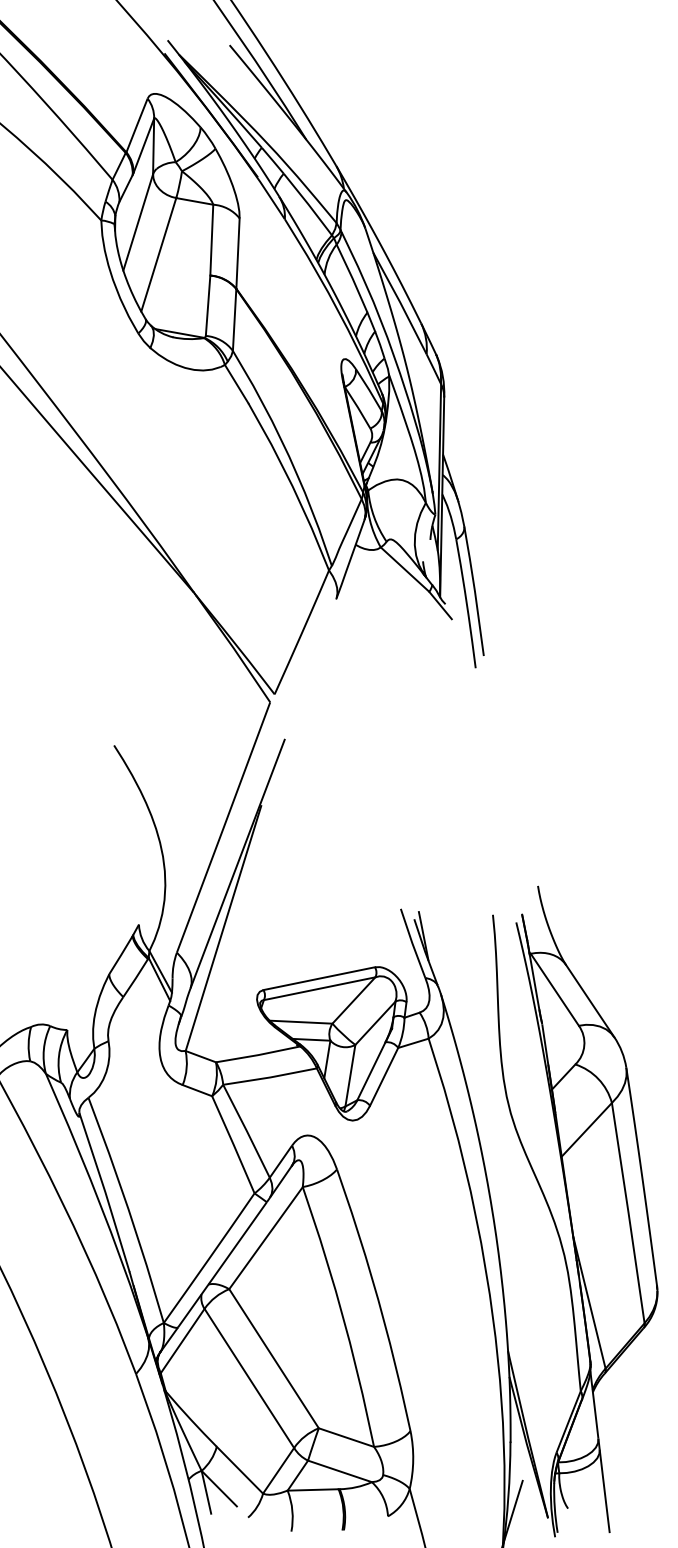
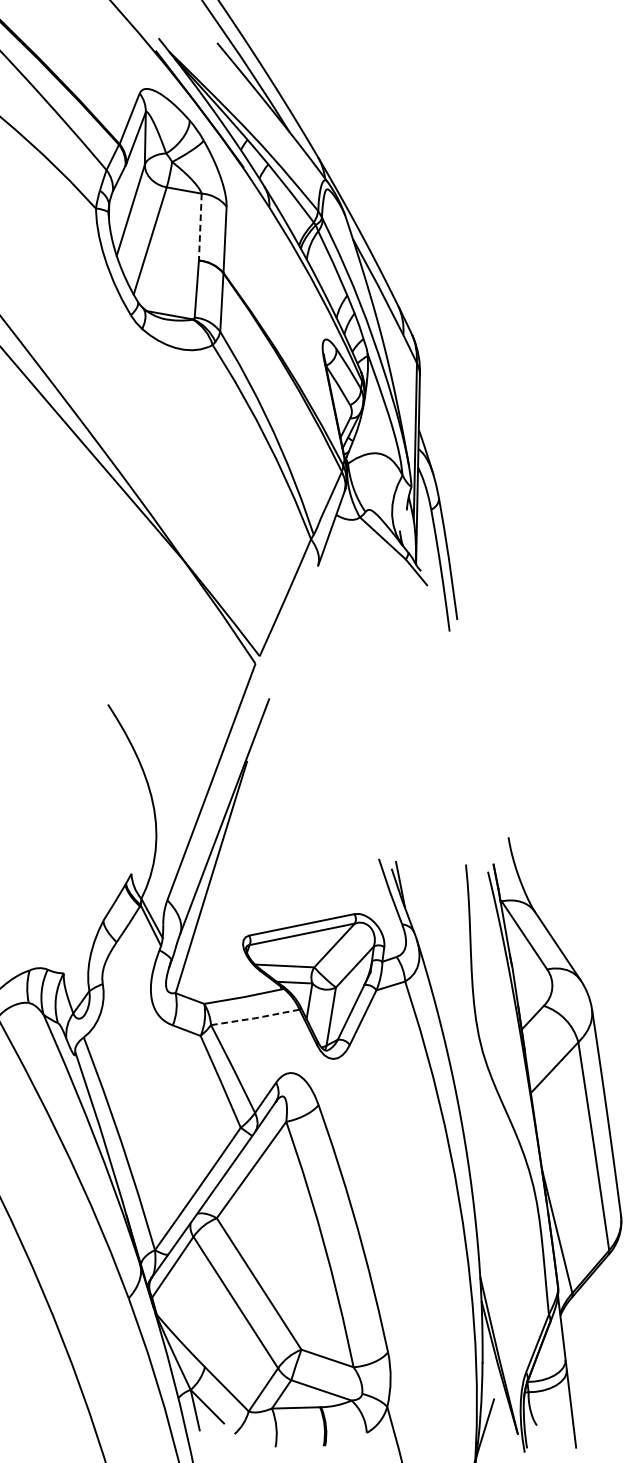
line: (211, 240) -> (200, 227), solid -> dashed
line: (270, 1077) -> (255, 1018), solid -> dashed

